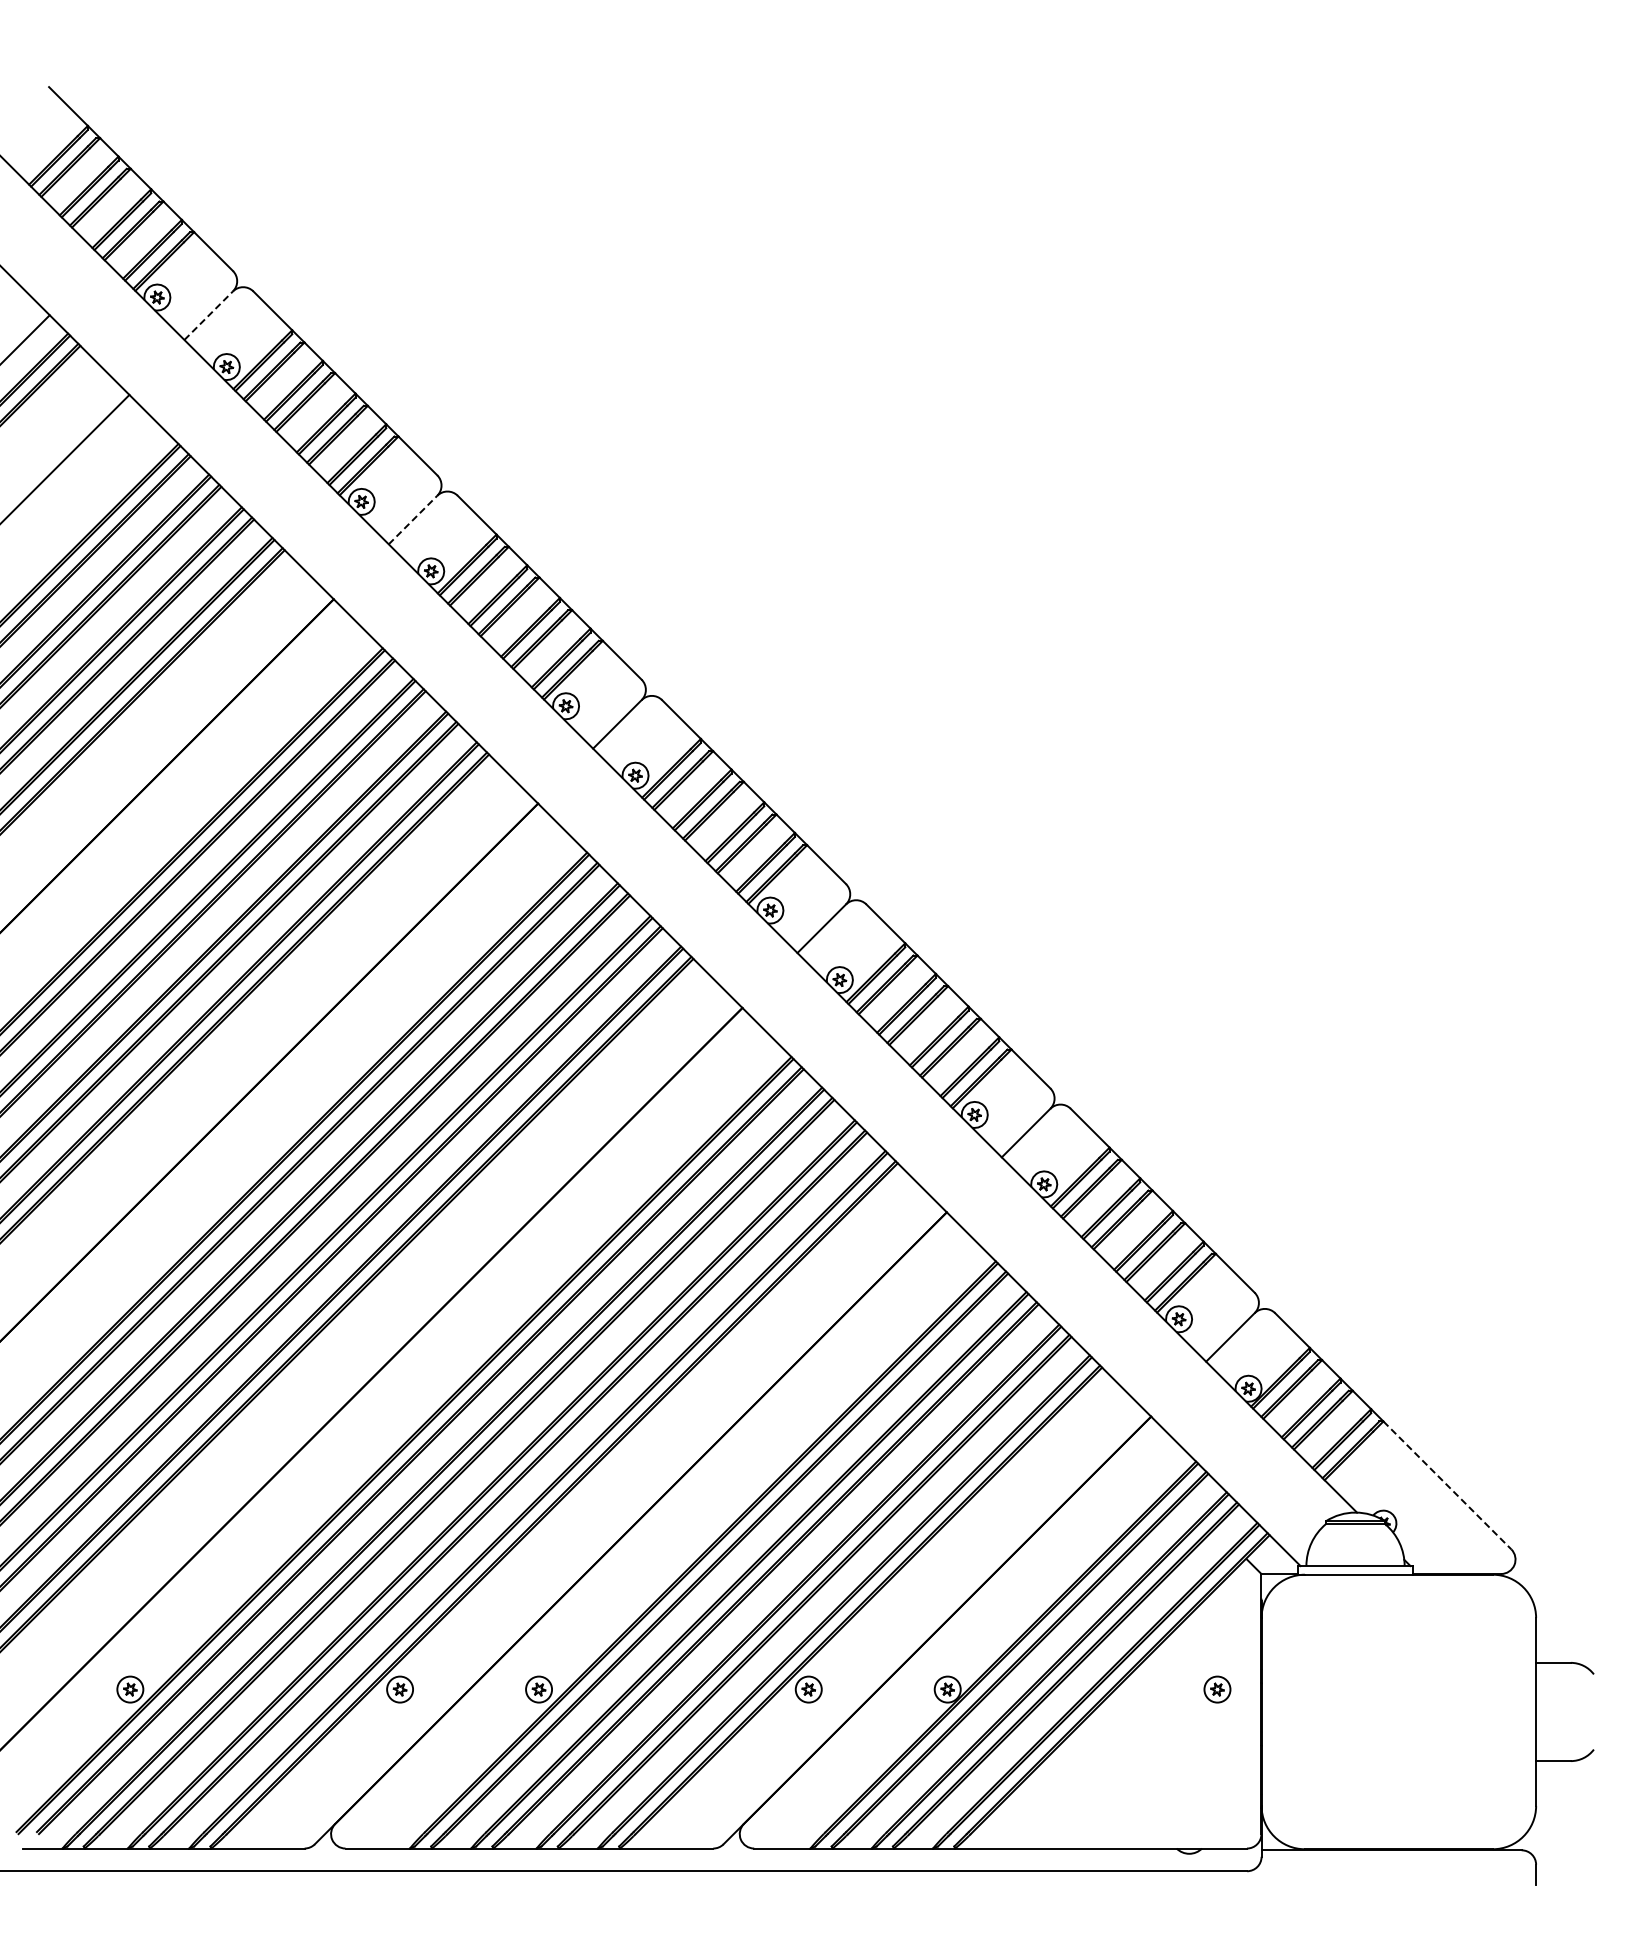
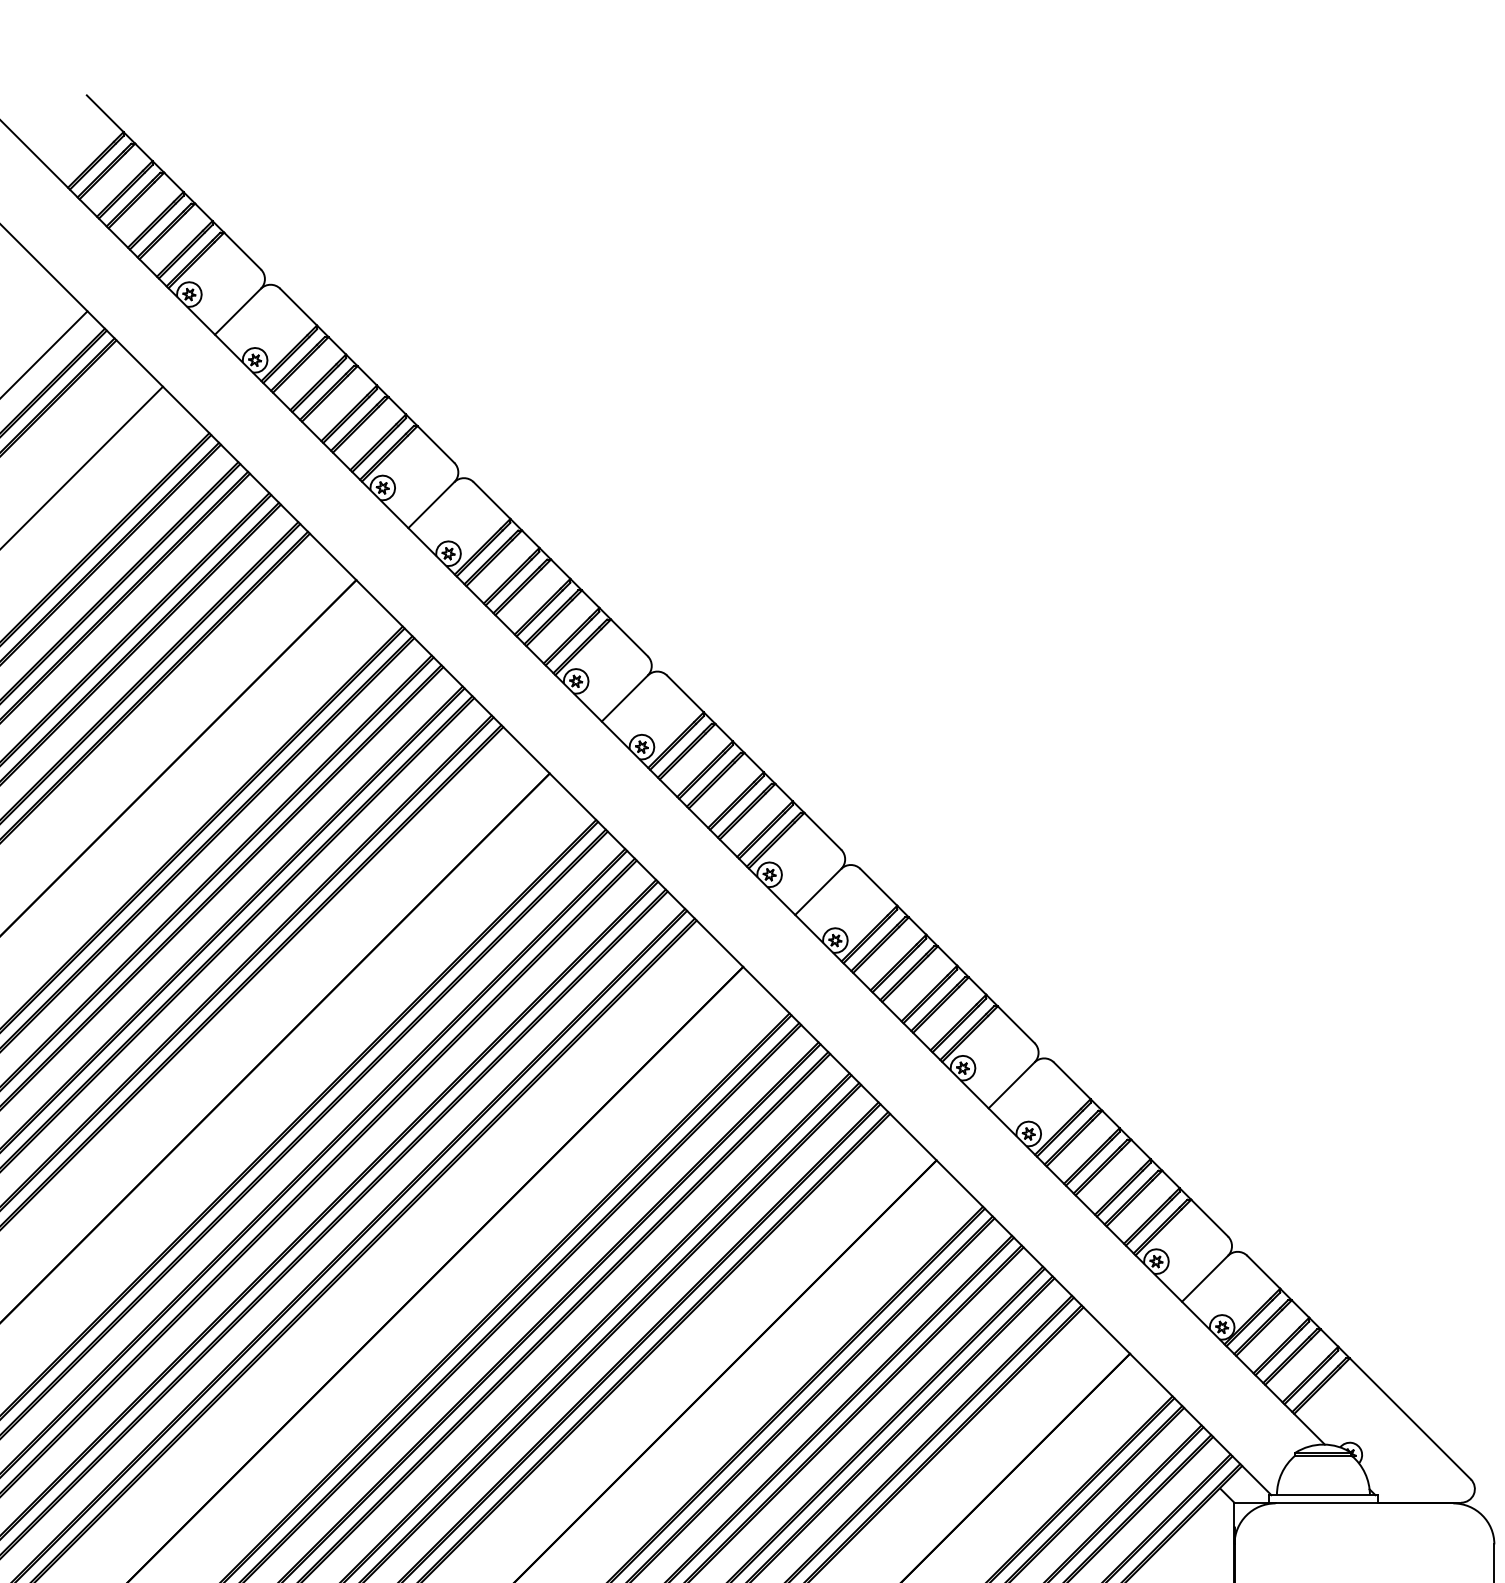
line: (209, 315) -> (238, 311), dashed -> solid
line: (413, 519) -> (431, 504), dashed -> solid
line: (1447, 1485) -> (1410, 1418), dashed -> solid

